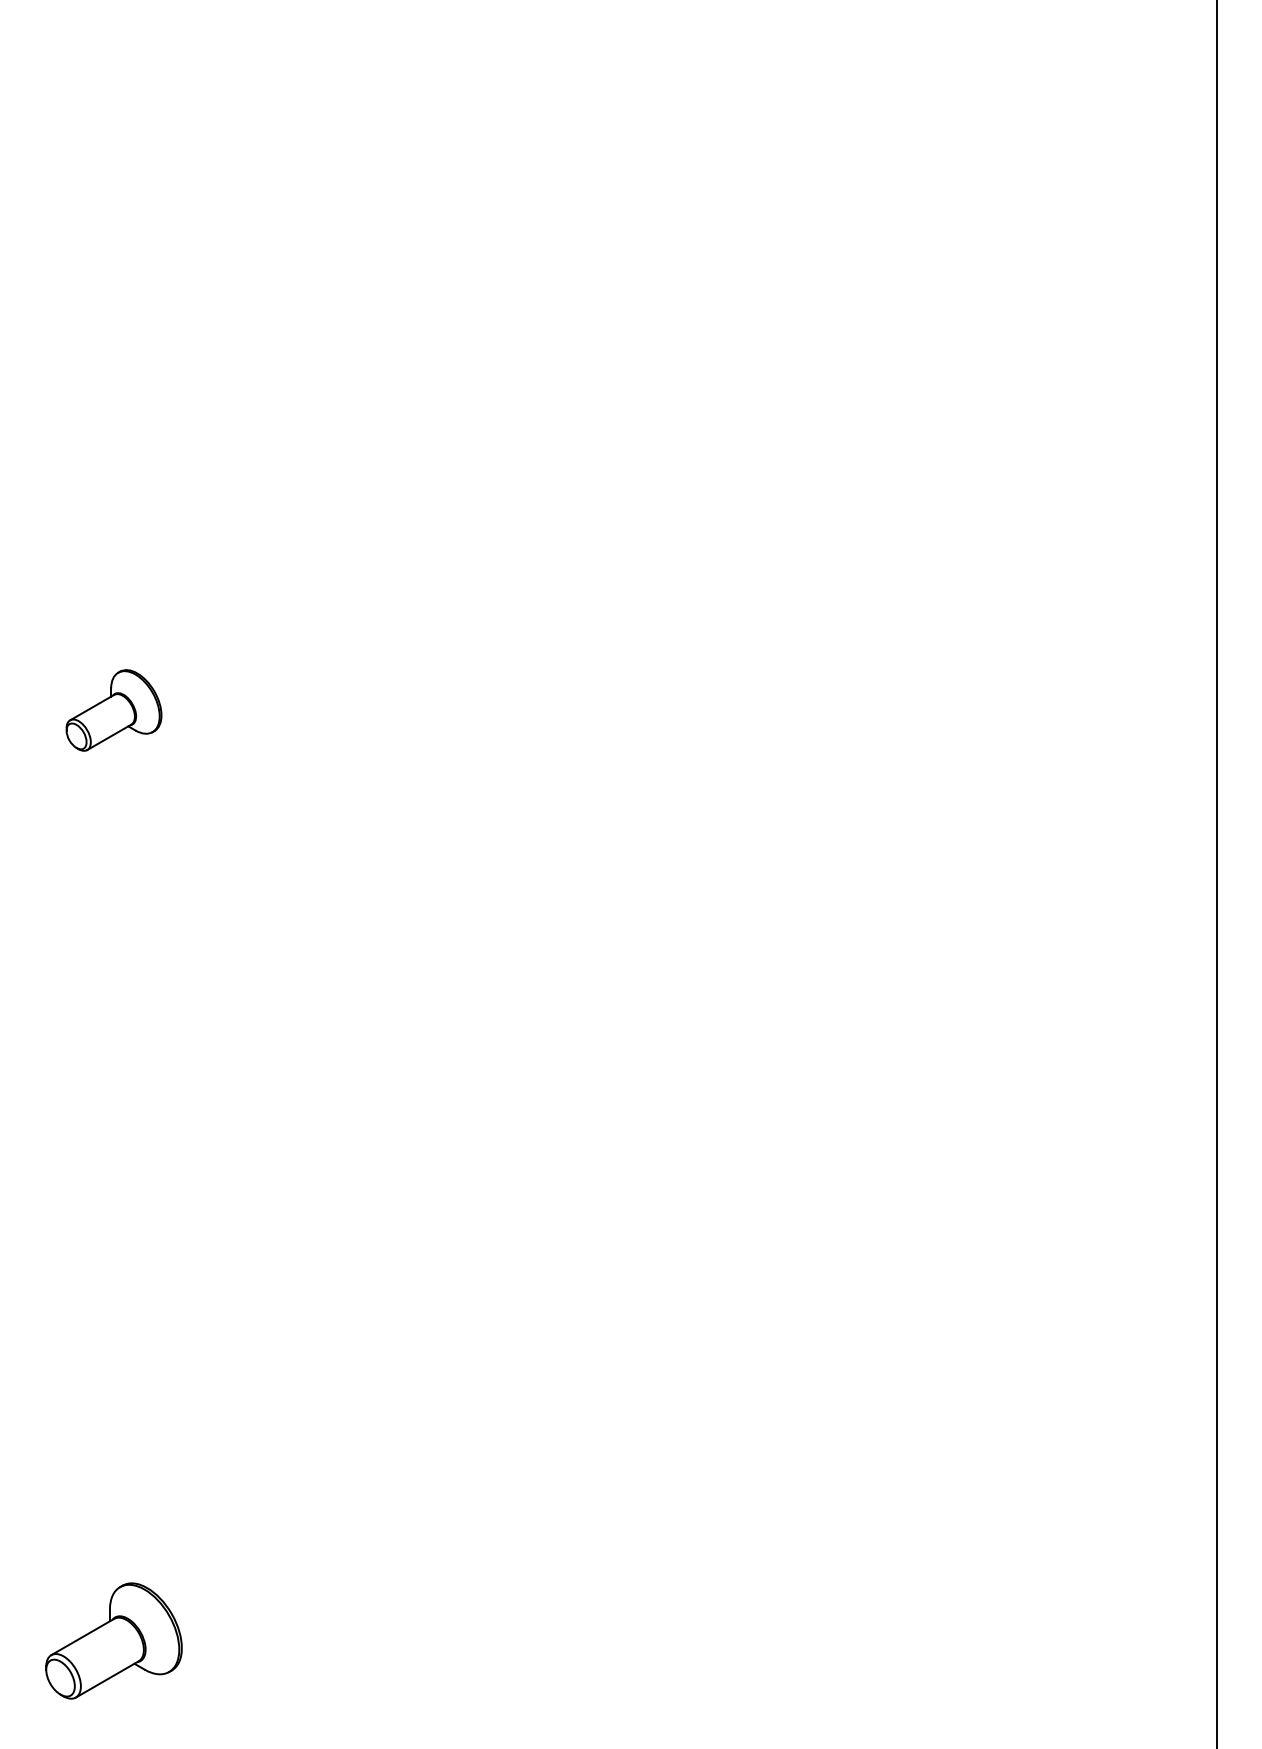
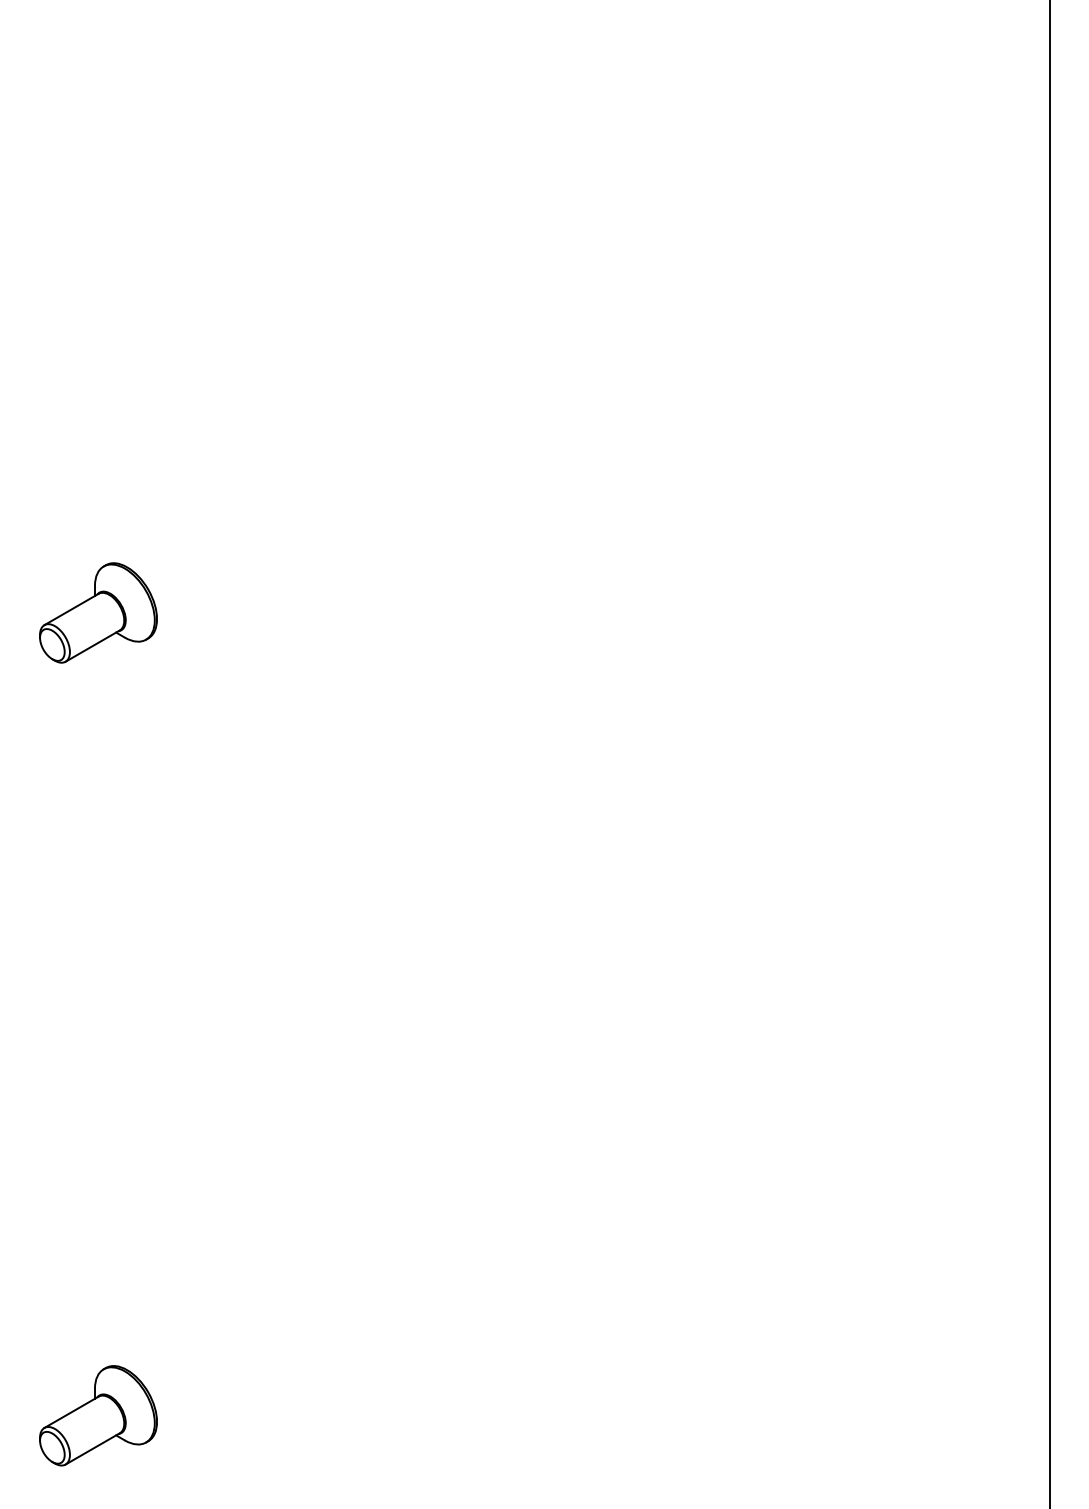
part: (113, 710) -> (98, 613), size x1.43

